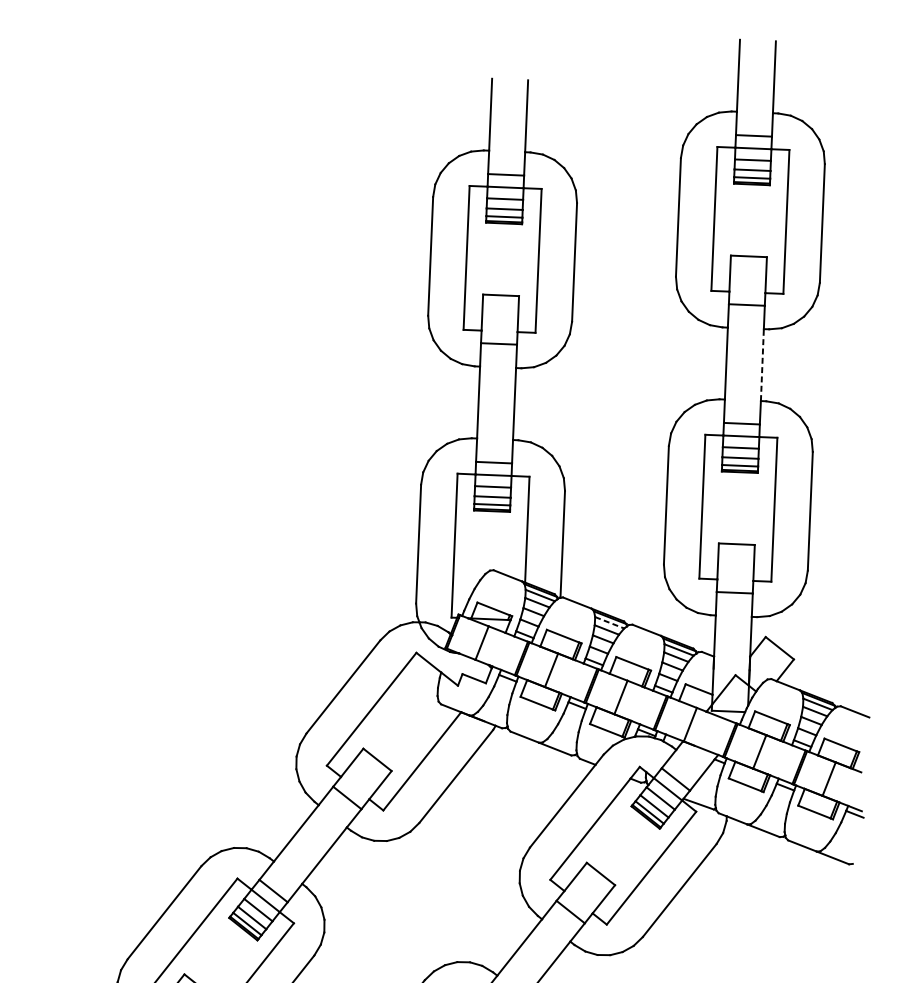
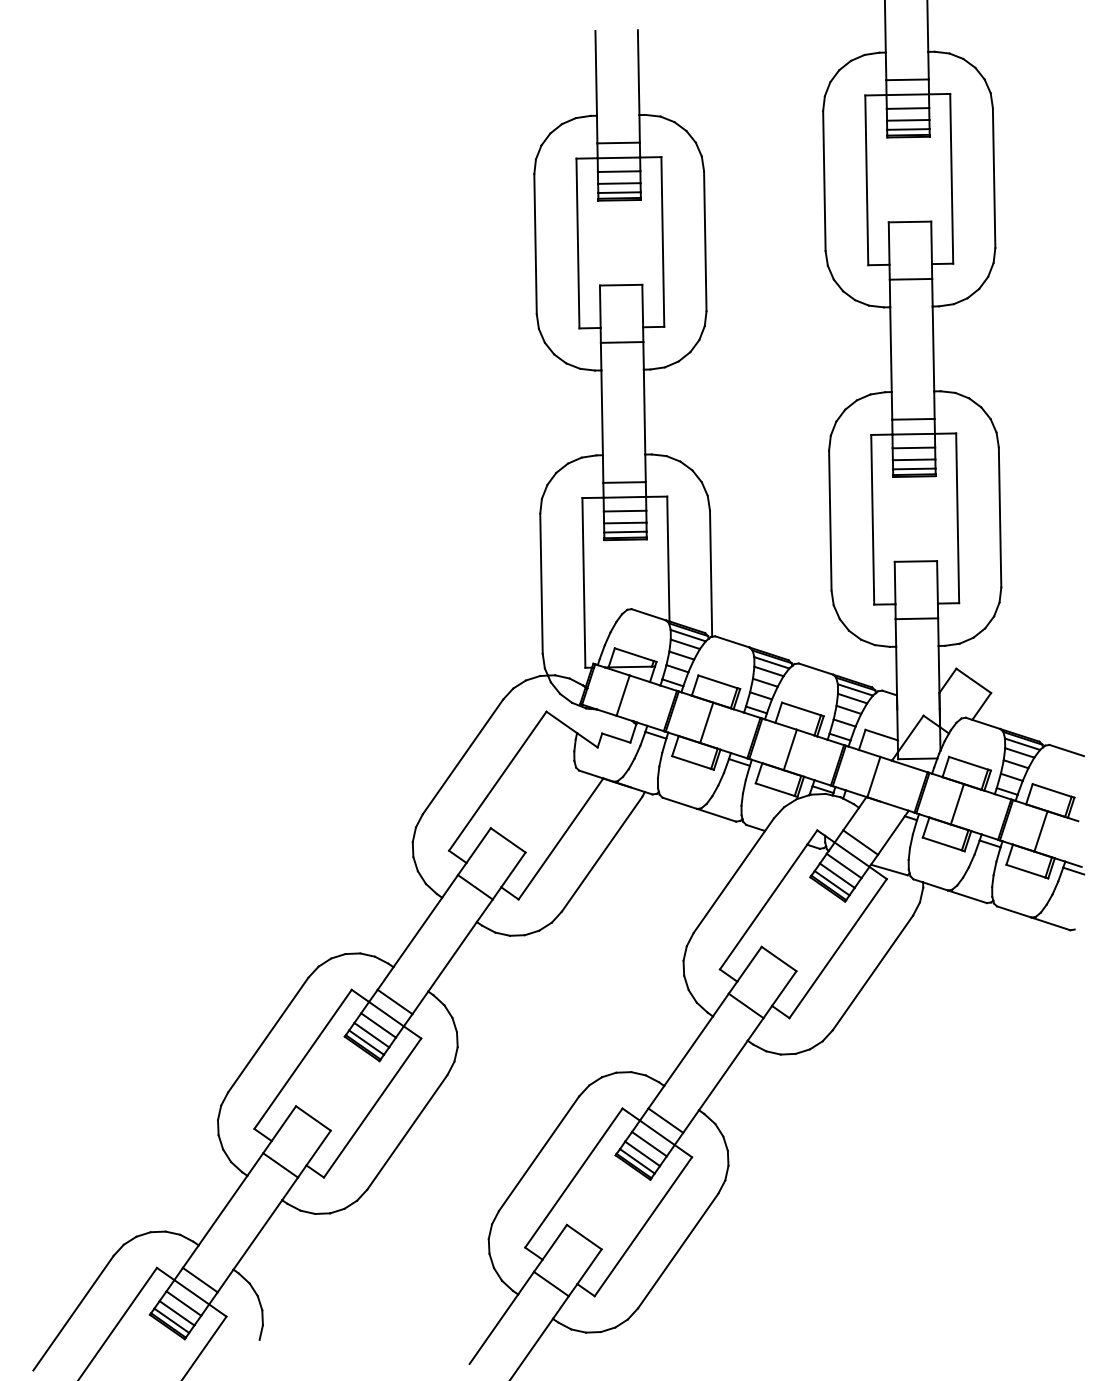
line: (762, 364) -> (933, 348), dashed -> solid
line: (610, 622) -> (772, 662), dashed -> solid

